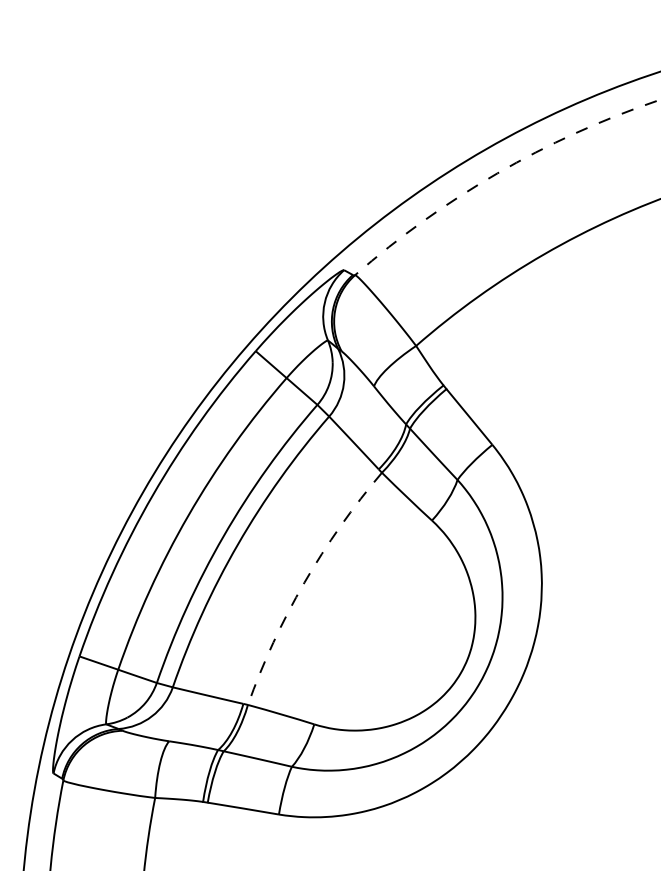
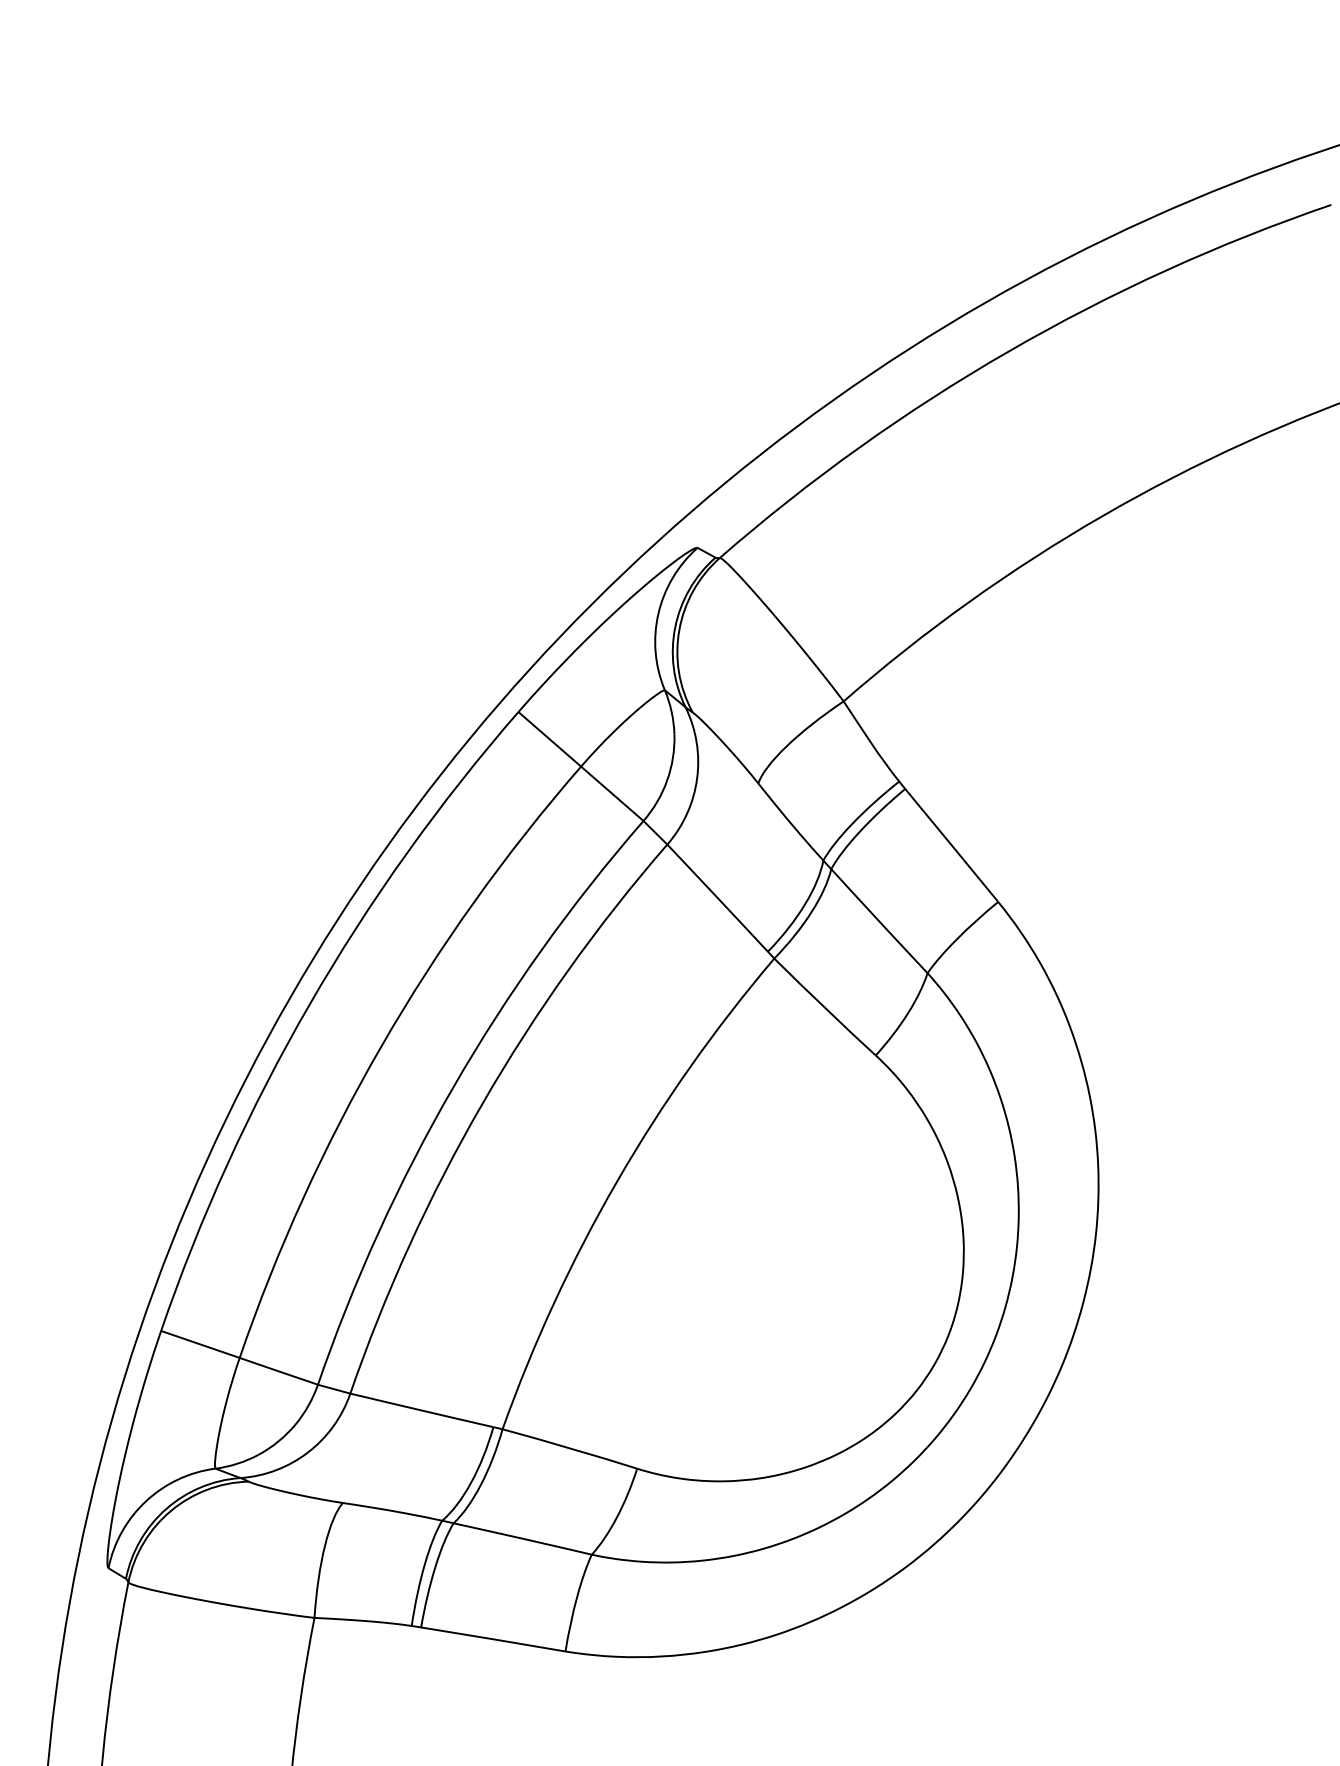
arc: (497, 173) -> (1008, 351), dashed -> solid
arc: (304, 582) -> (617, 1181), dashed -> solid

